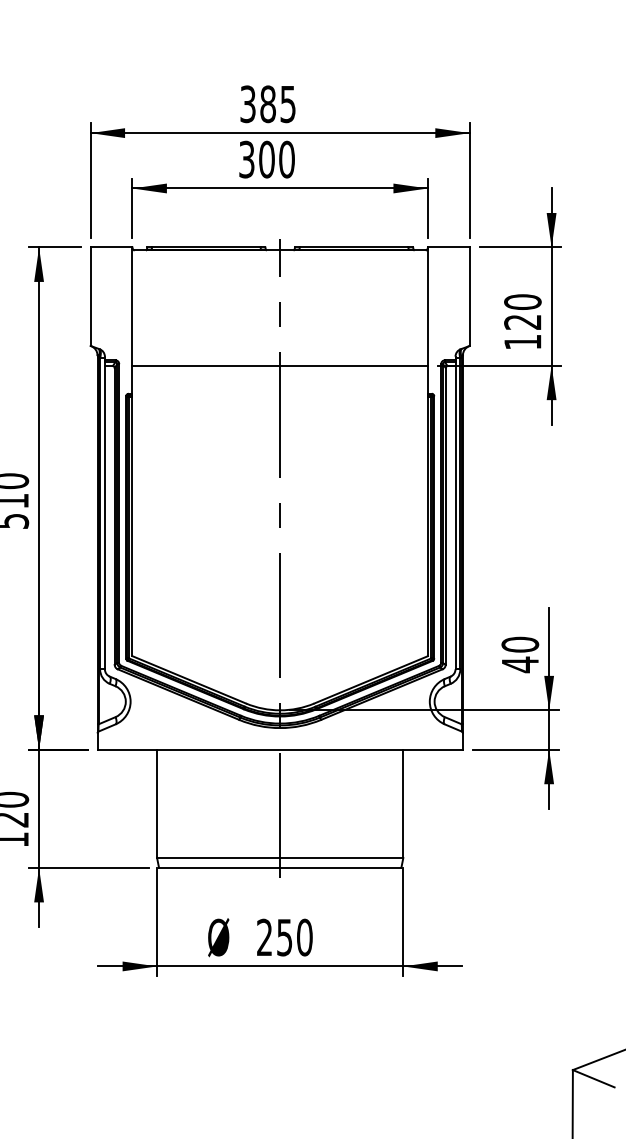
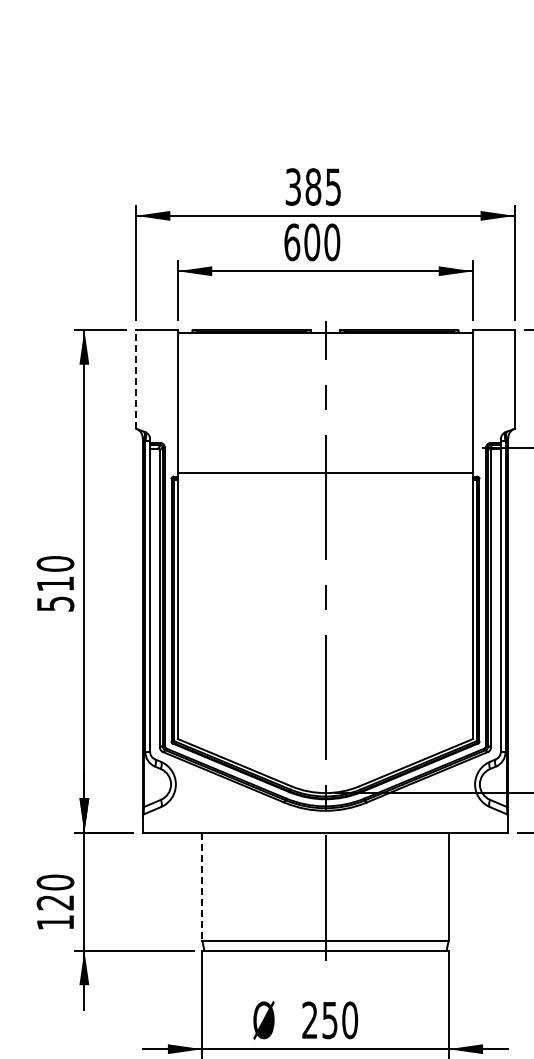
text: (246, 159) -> (291, 242), 300 -> 600
line: (90, 296) -> (135, 379), solid -> dashed
line: (279, 365) -> (324, 473), moved
line: (157, 804) -> (202, 887), solid -> dashed

